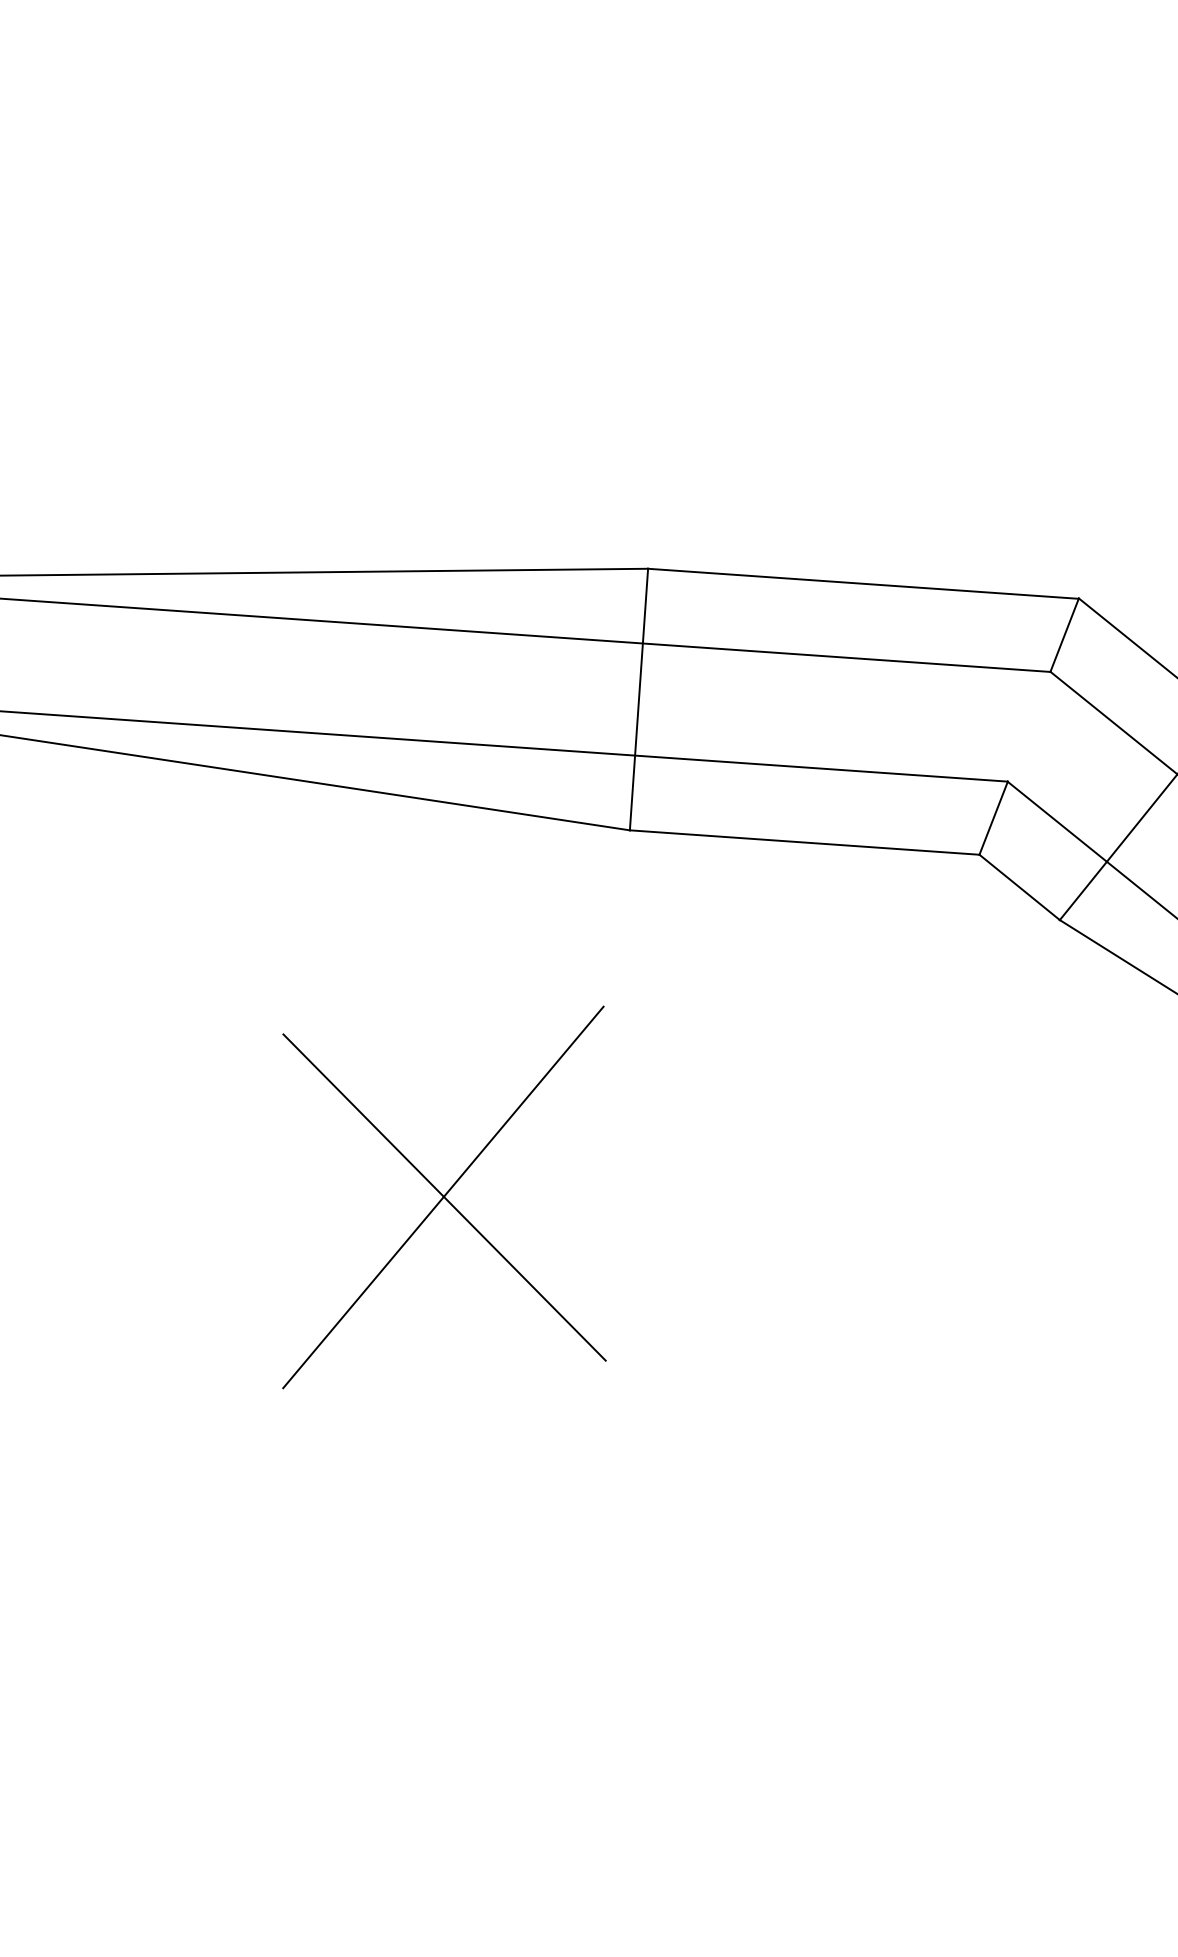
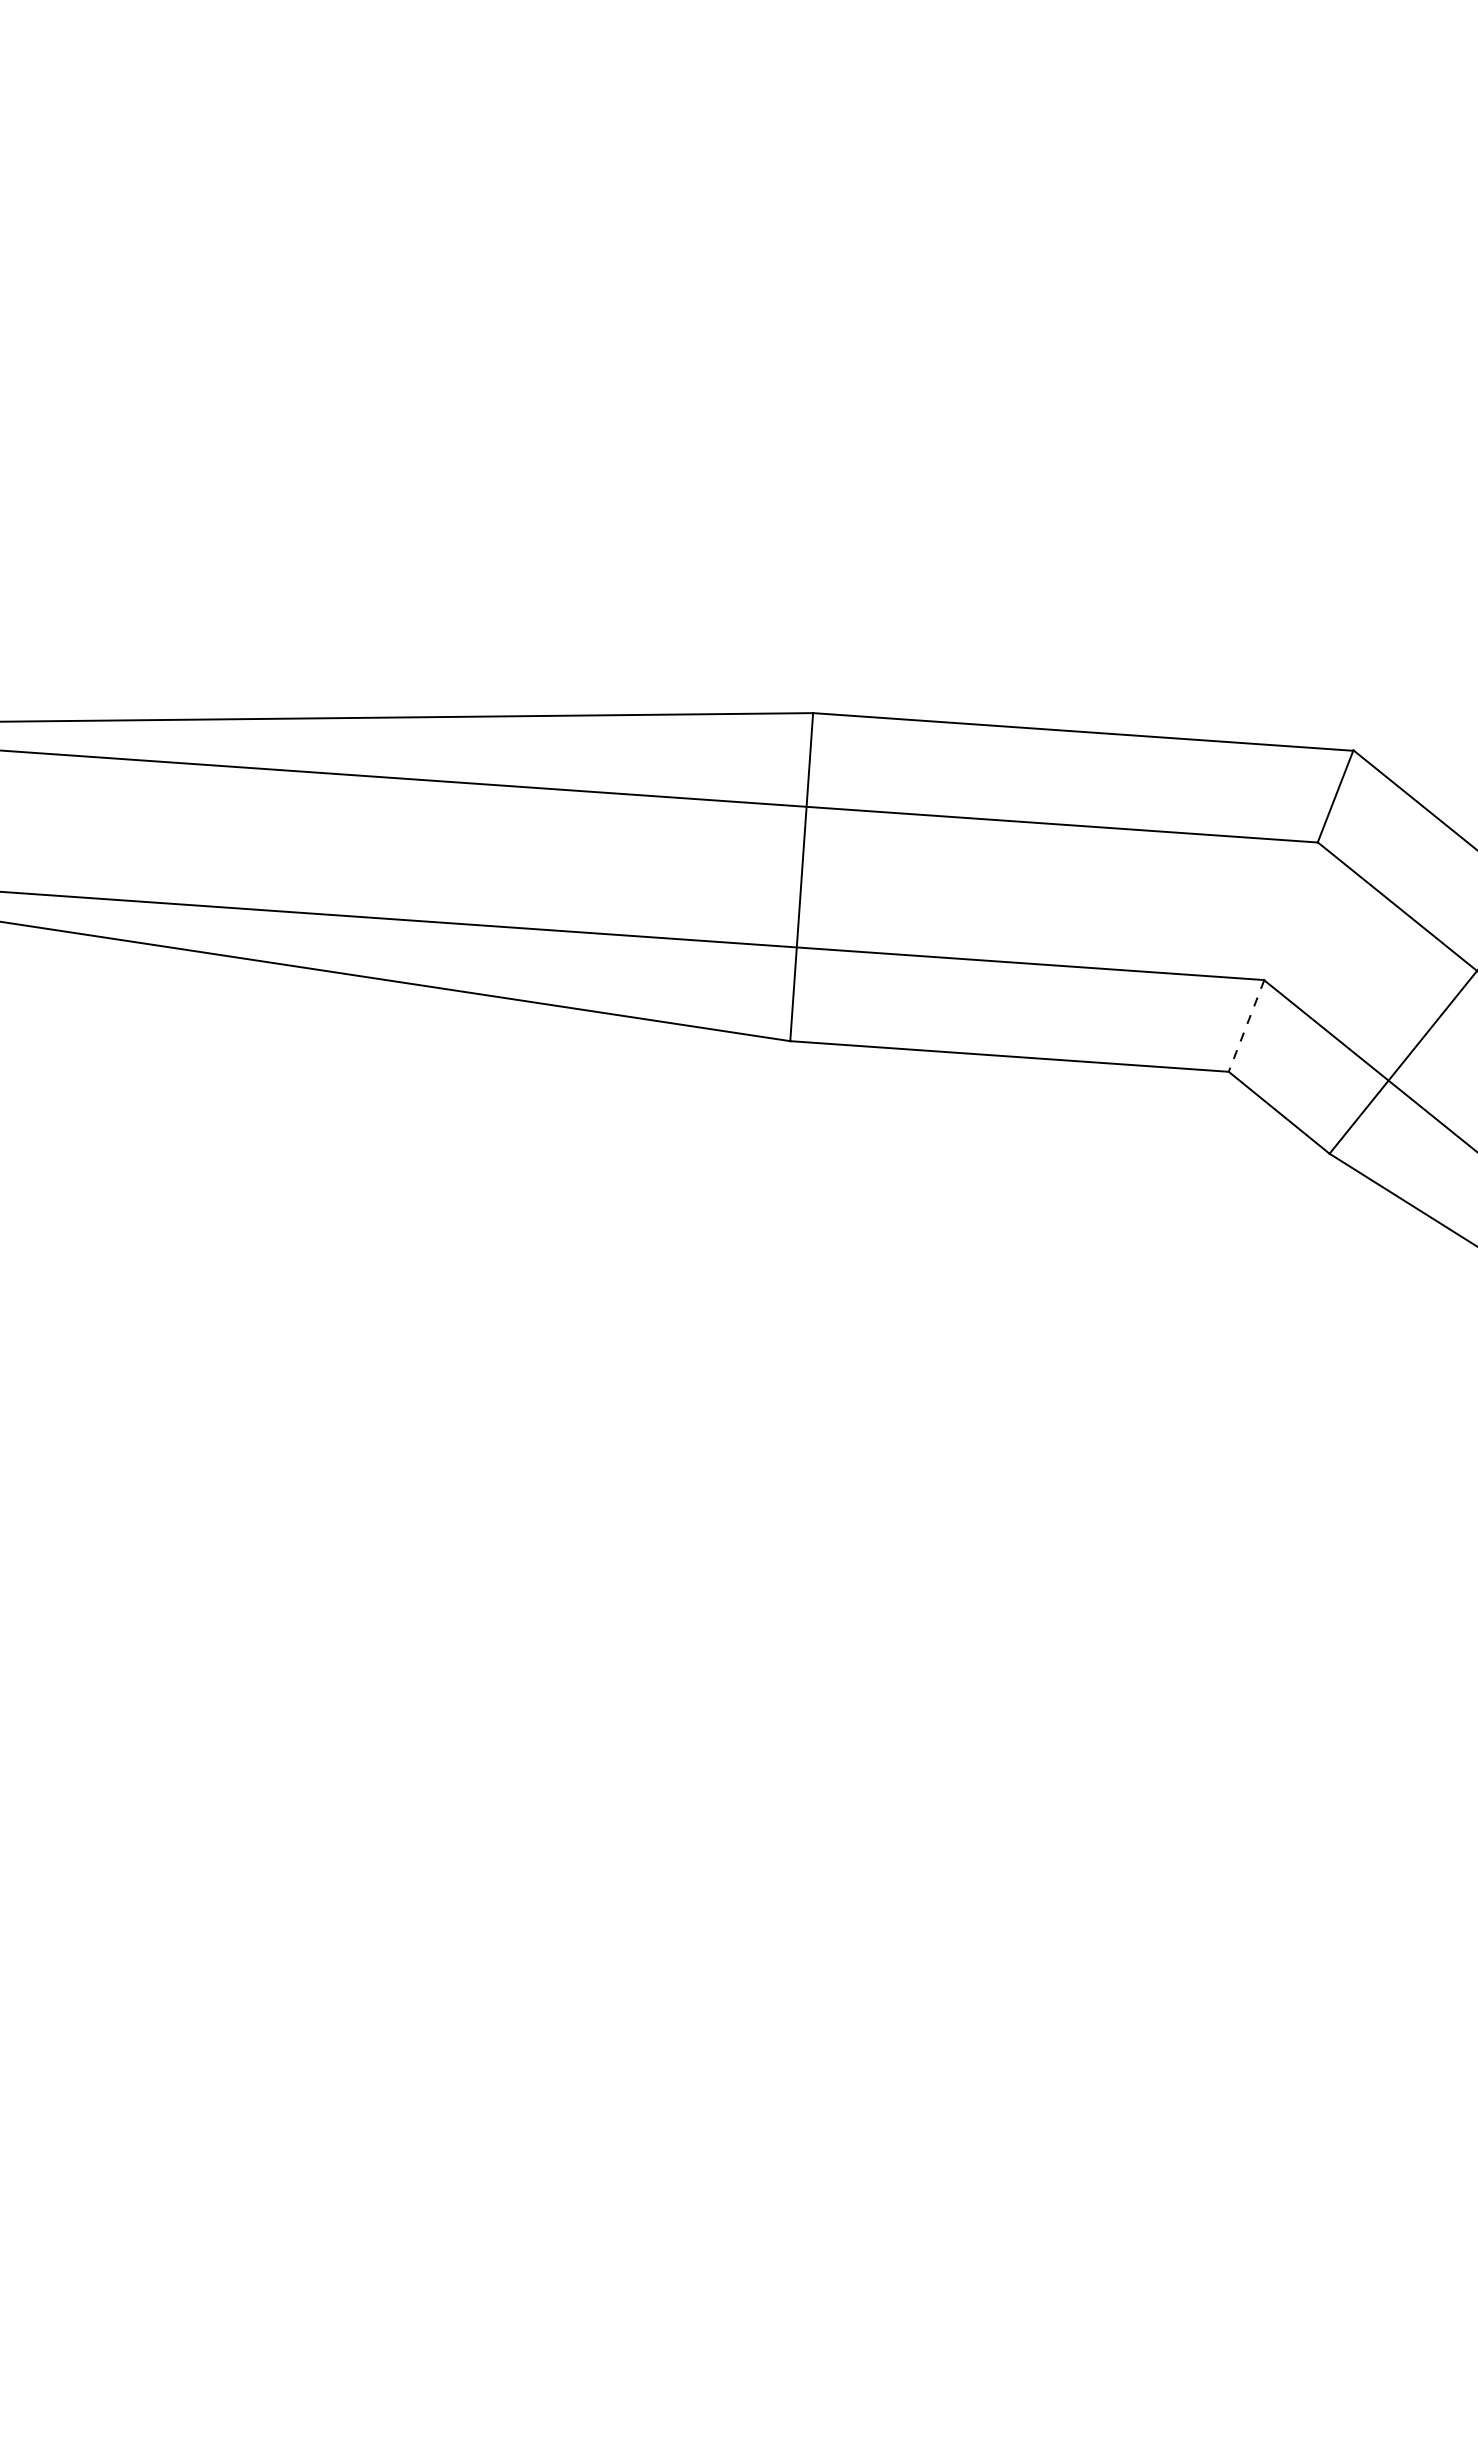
line: (993, 818) -> (1246, 1026), solid -> dashed
part: (444, 1197) -> (557, 1501), removed

